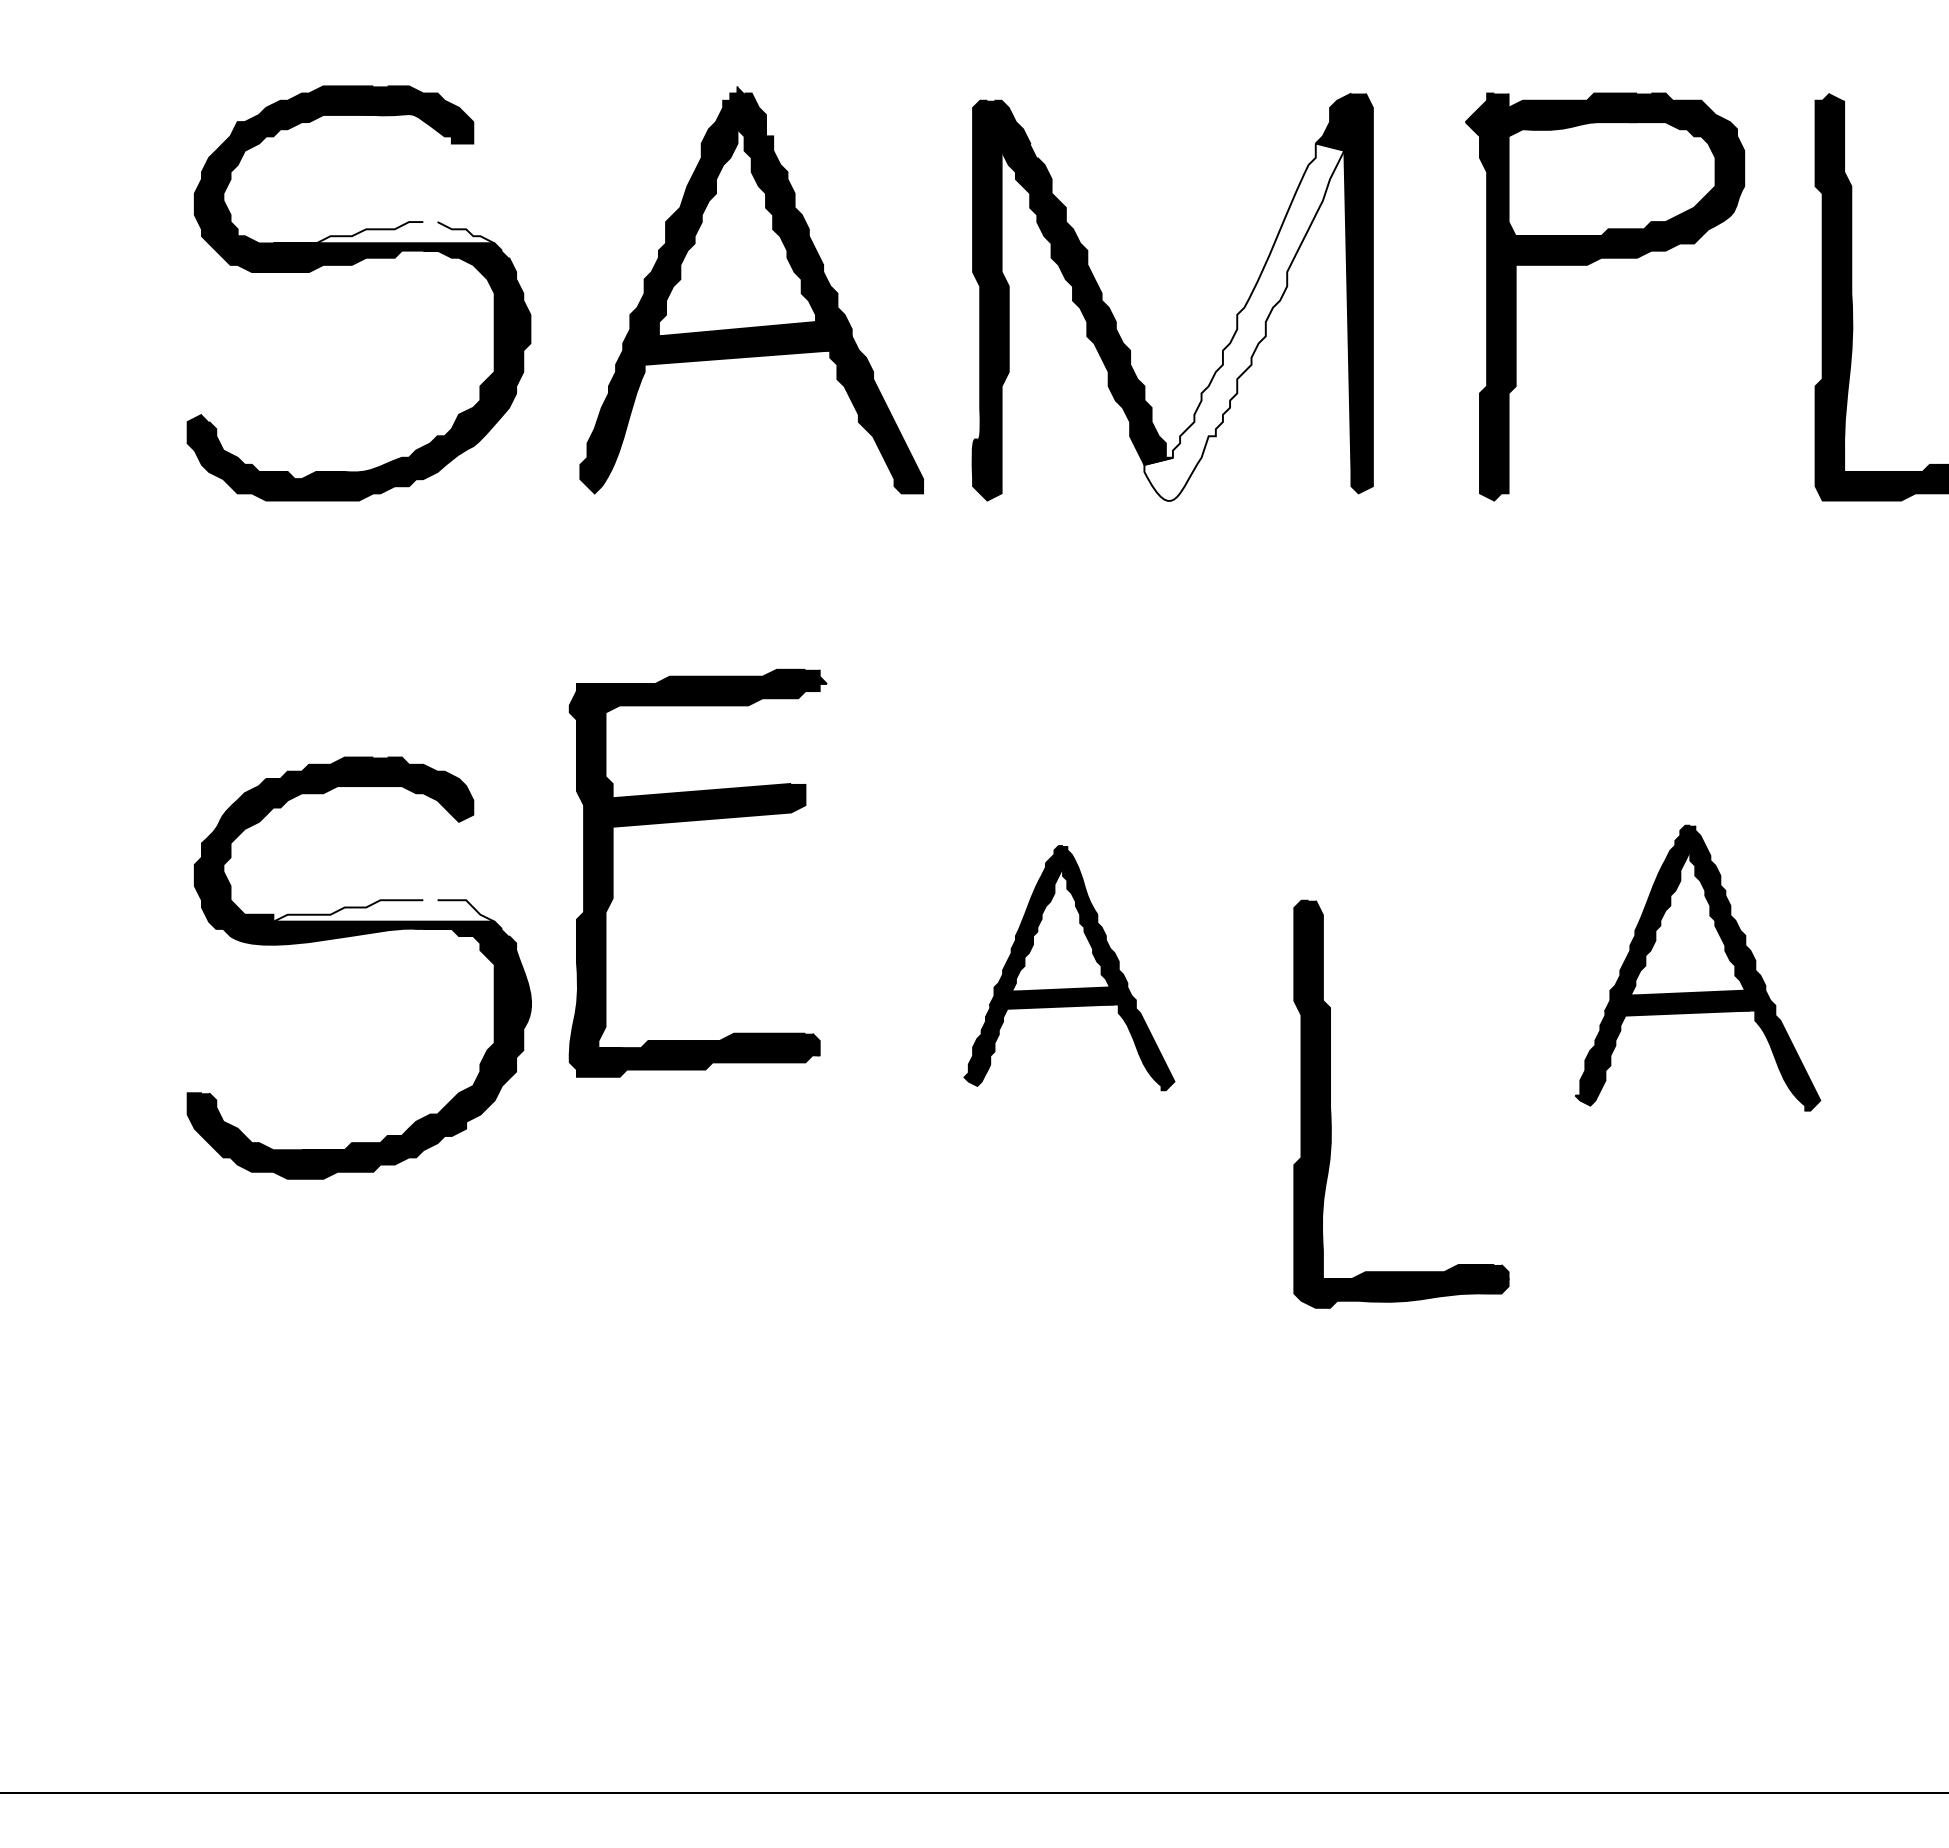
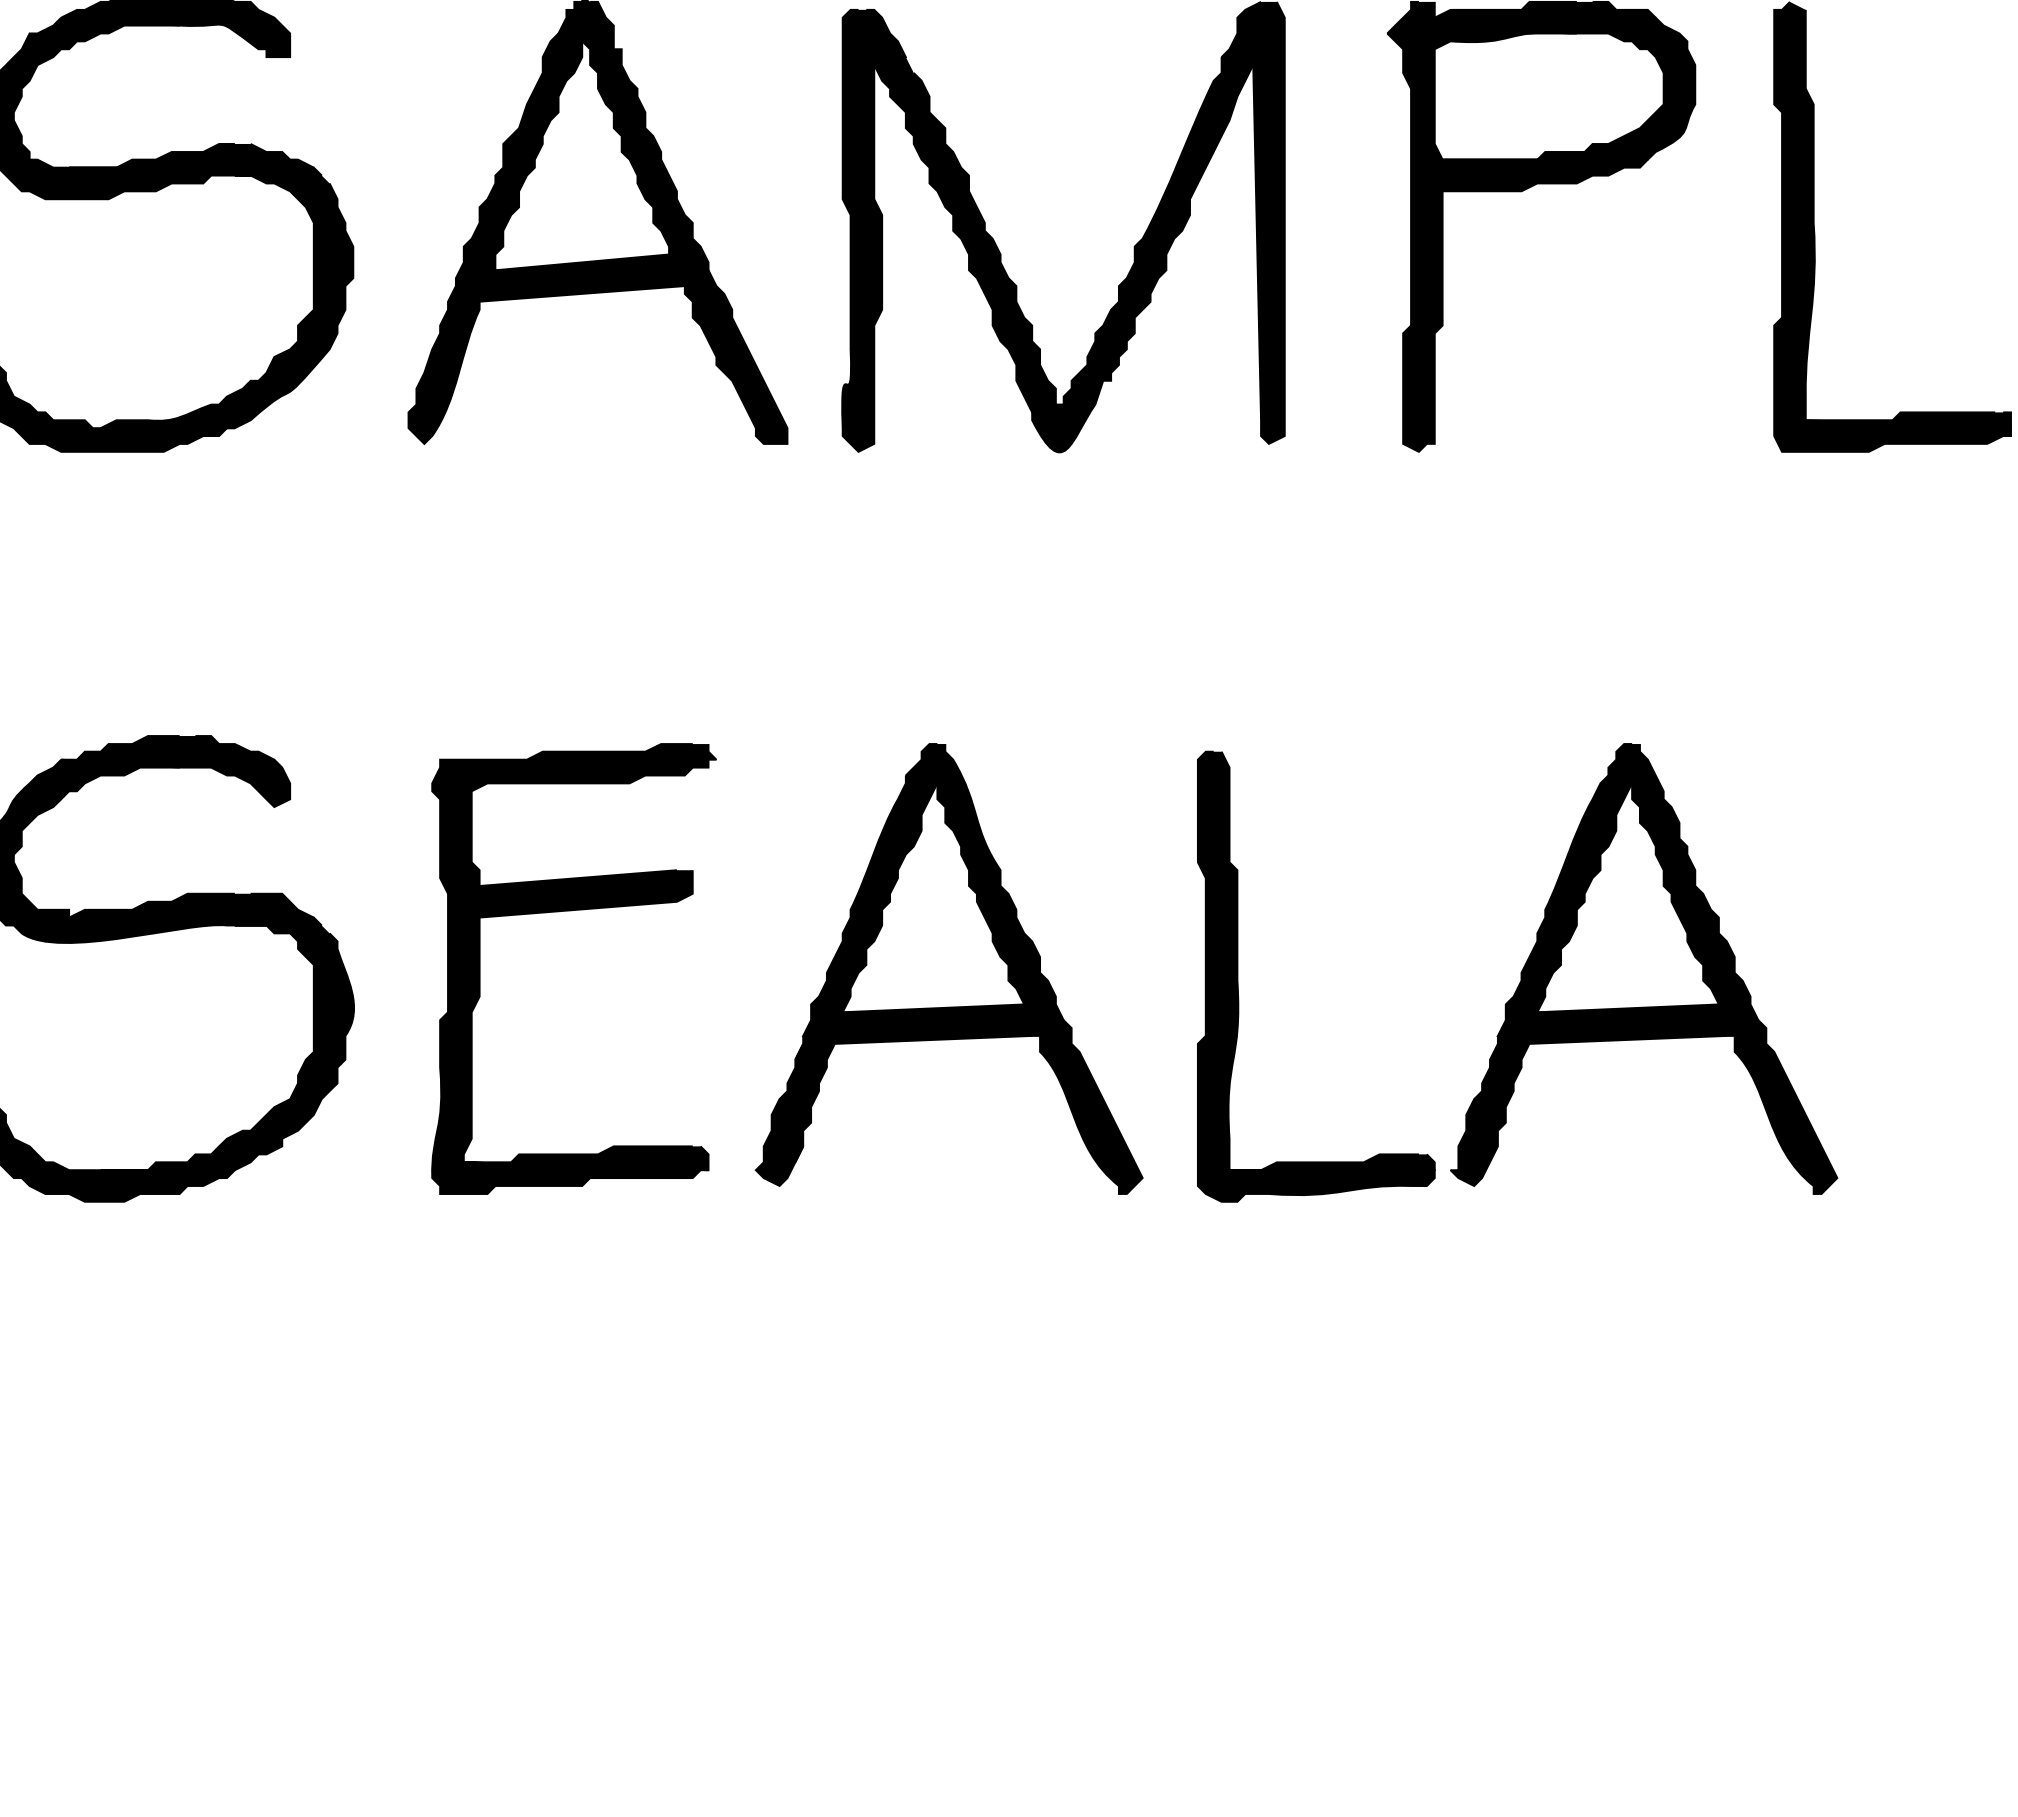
fill: (383, 232) -> (190, 155), added
fill: (1244, 322) -> (1142, 255), added
part: (694, 821) -> (570, 911), moved
fill: (383, 910) -> (190, 905), added
part: (1069, 967) -> (949, 968), size x1.67
part: (1697, 967) -> (1643, 968), size x1.43
part: (1331, 1109) -> (1238, 982), moved

